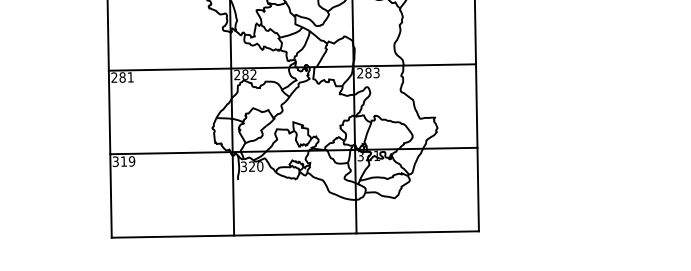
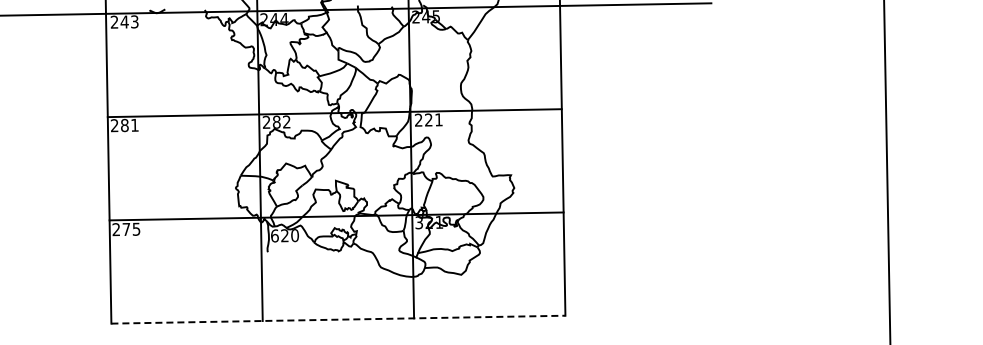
text: (372, 72) -> (433, 119), 283 -> 221
text: (123, 161) -> (126, 229), 319 -> 275
text: (243, 166) -> (274, 235), 320 -> 620
line: (295, 234) -> (338, 319), solid -> dashed

